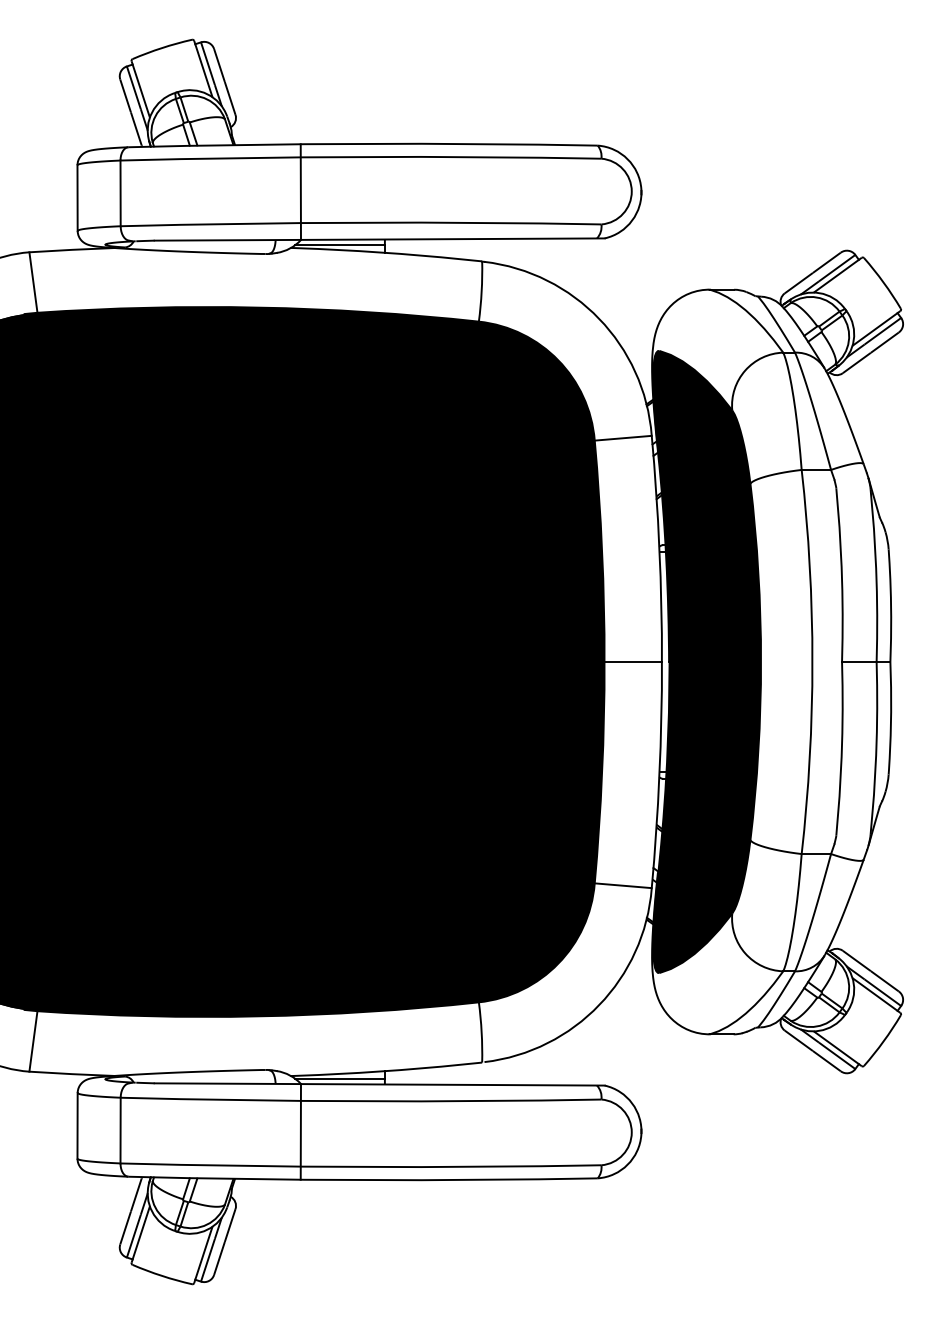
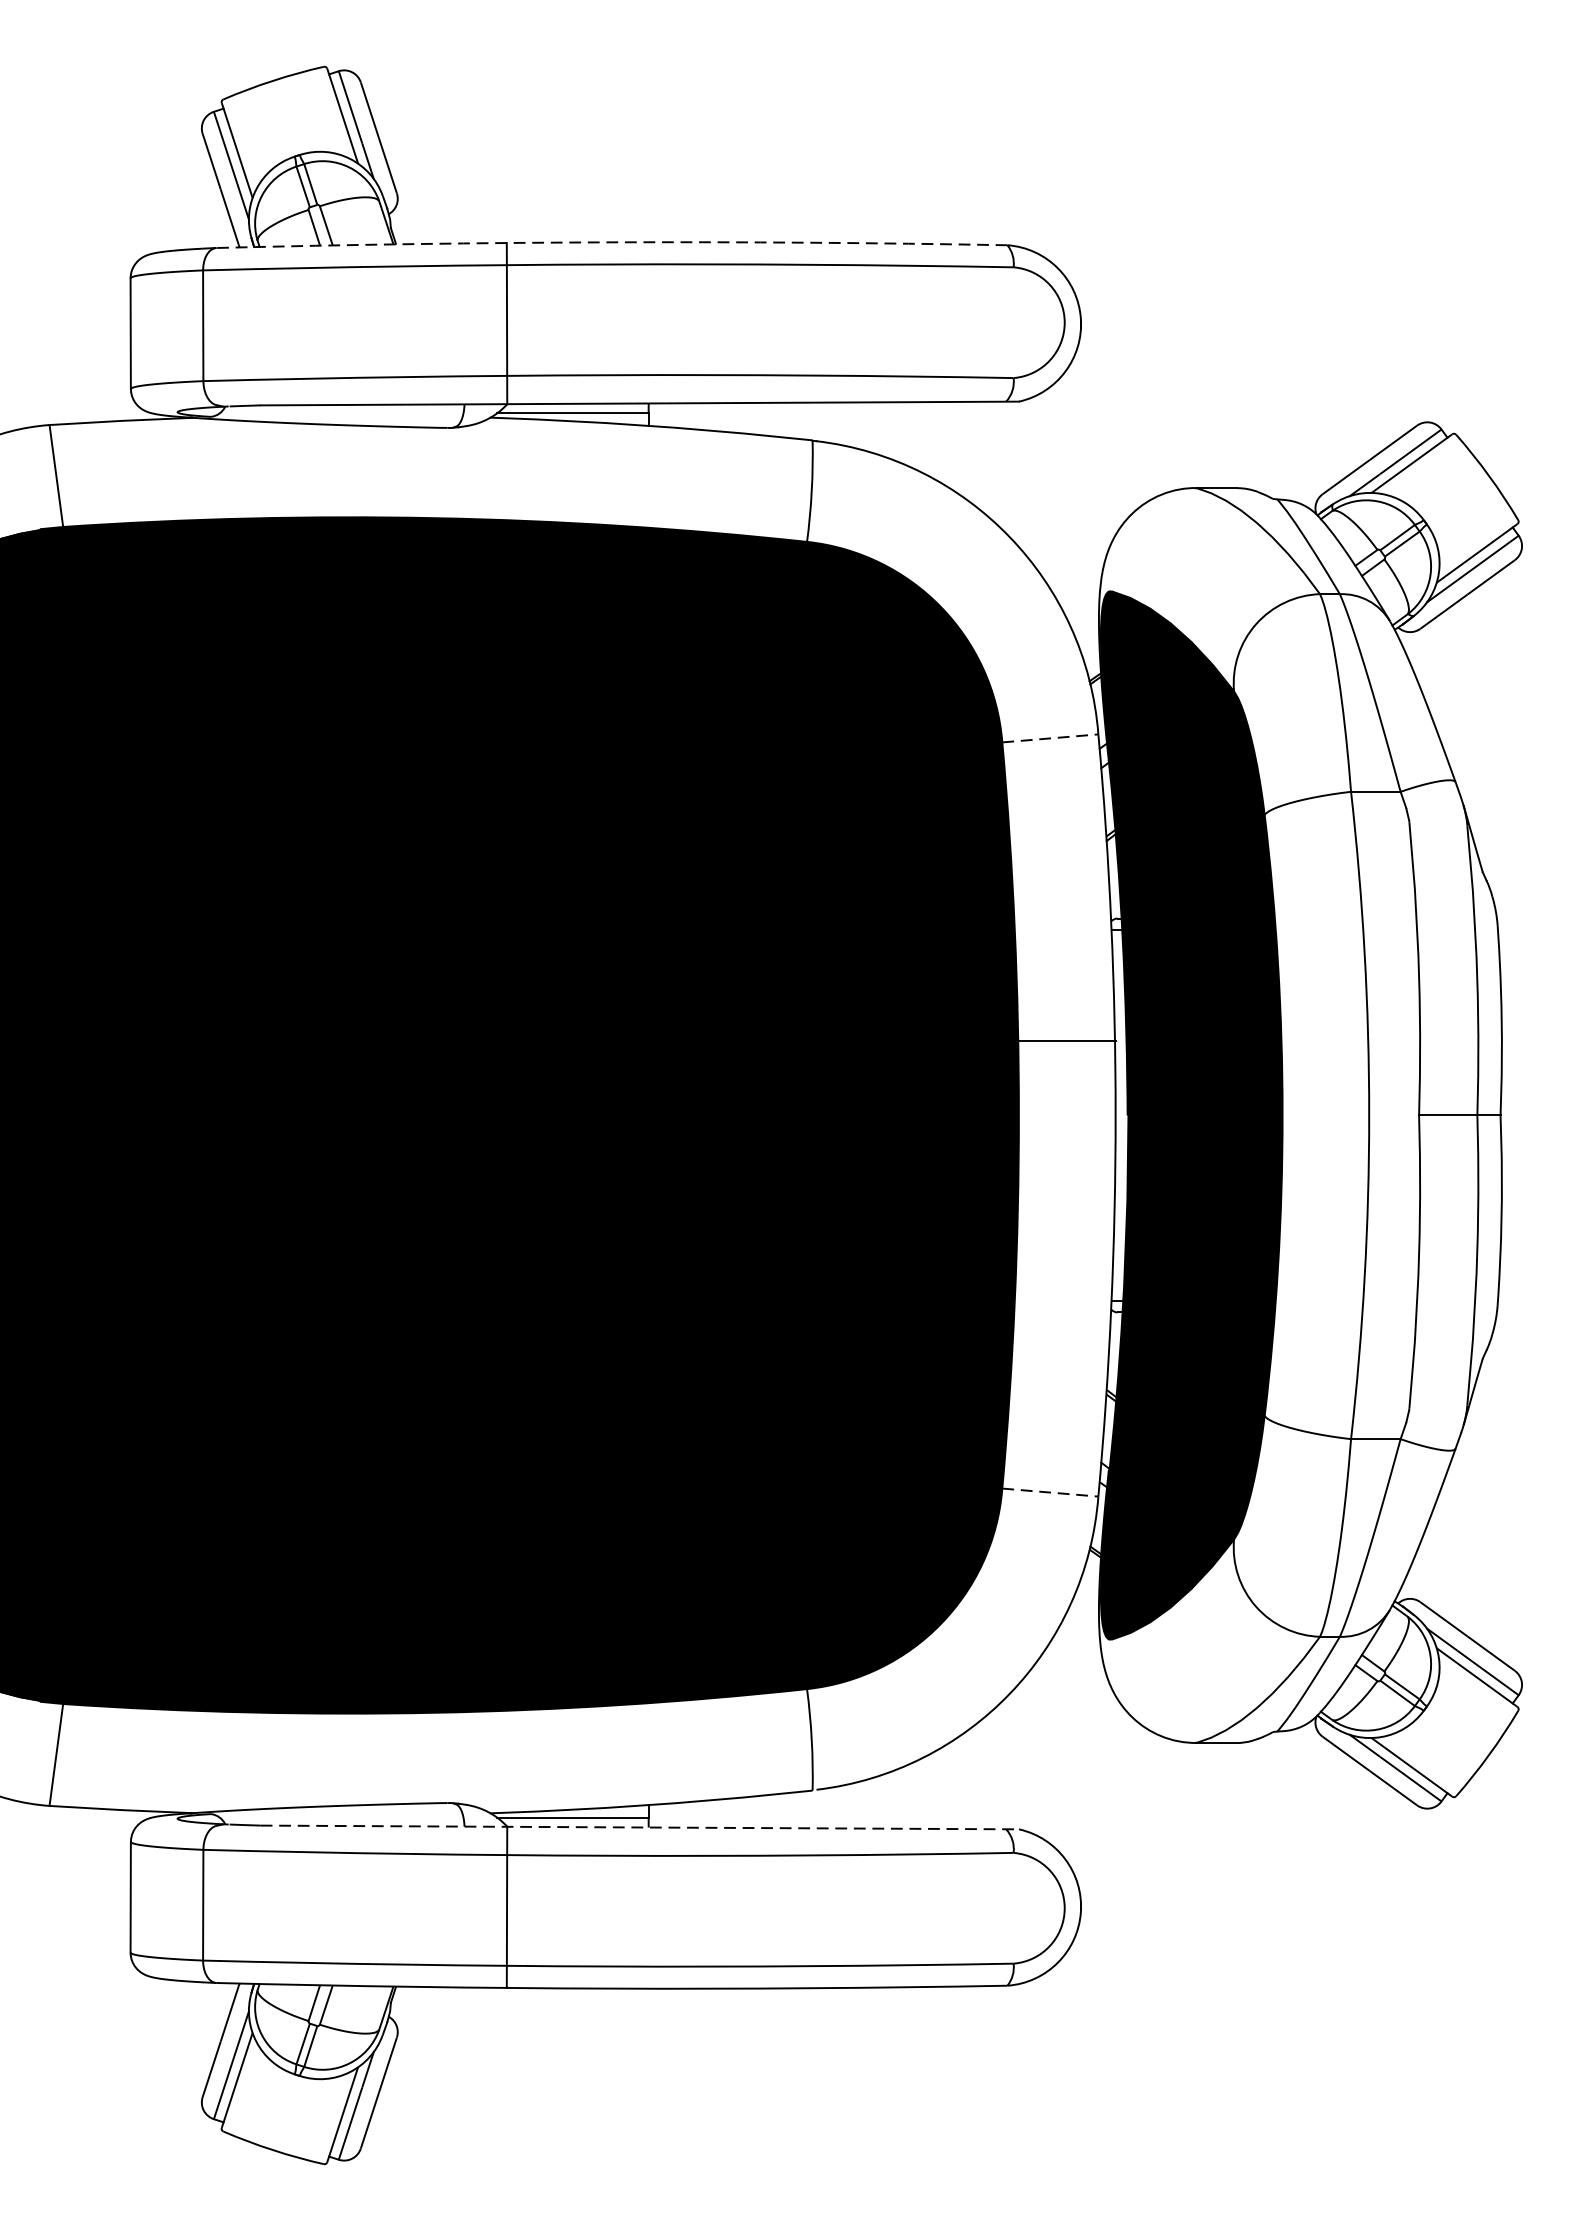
arc: (363, 143) -> (612, 241), solid -> dashed
line: (623, 438) -> (1050, 738), solid -> dashed
line: (632, 661) -> (1065, 1040), moved
line: (623, 885) -> (1050, 1492), solid -> dashed
line: (379, 1084) -> (639, 1827), solid -> dashed

